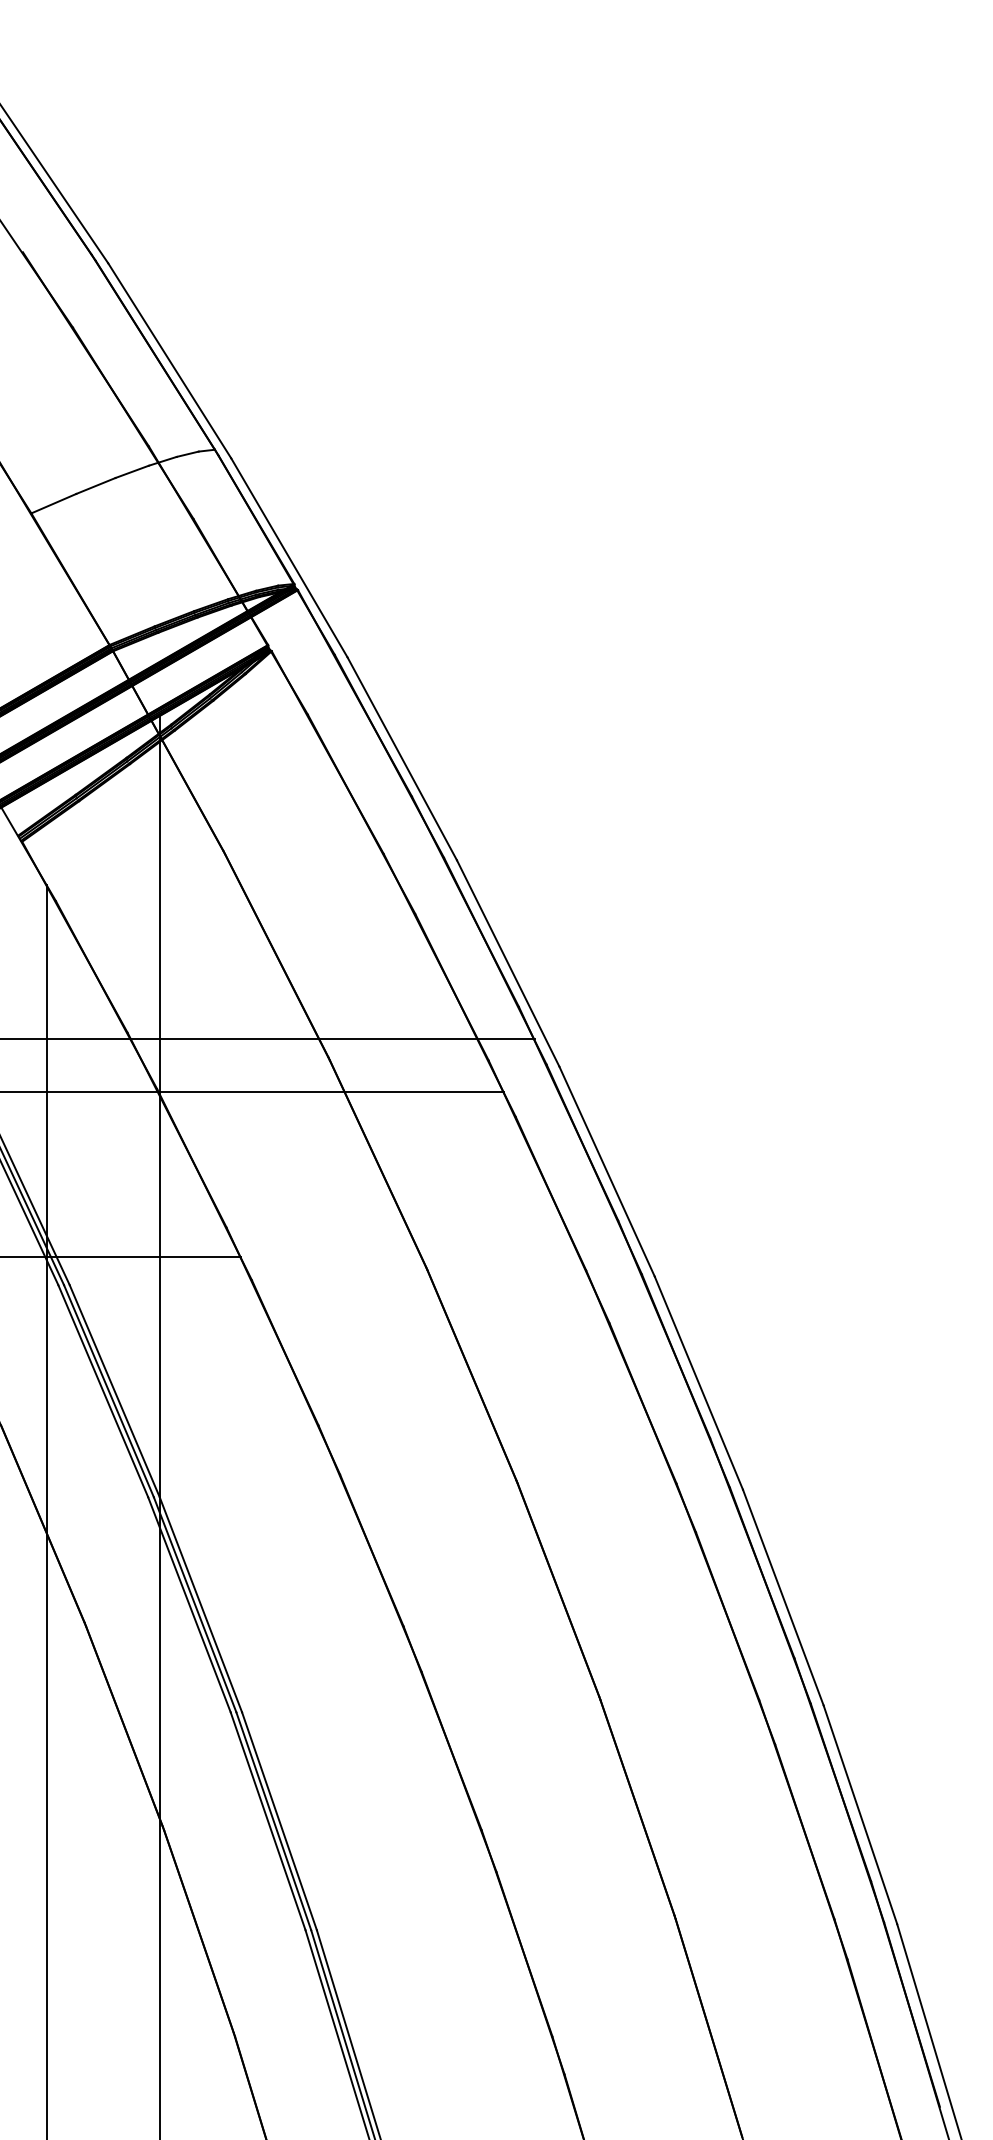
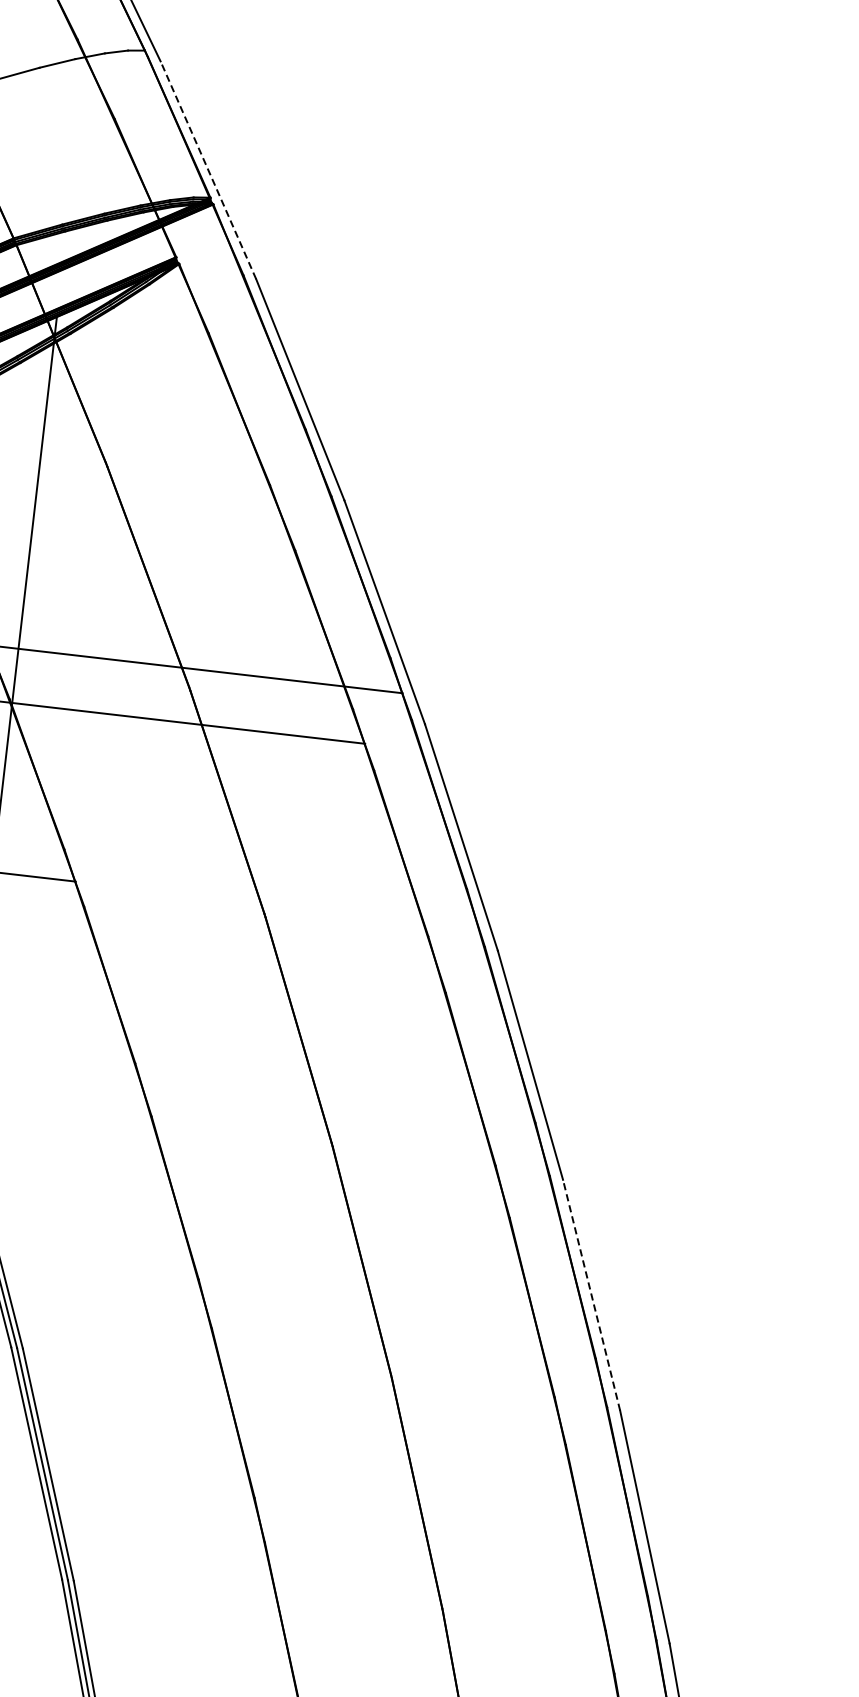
line: (289, 557) -> (208, 169), solid -> dashed
line: (783, 1597) -> (591, 1295), solid -> dashed

